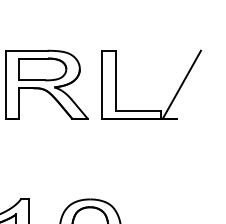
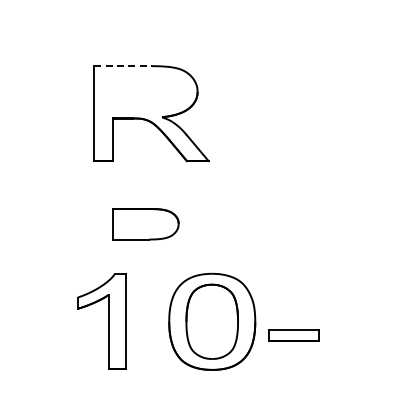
line: (26, 51) -> (123, 66), solid -> dashed
part: (42, 69) -> (145, 224), moved
part: (151, 110) -> (297, 149), removed

